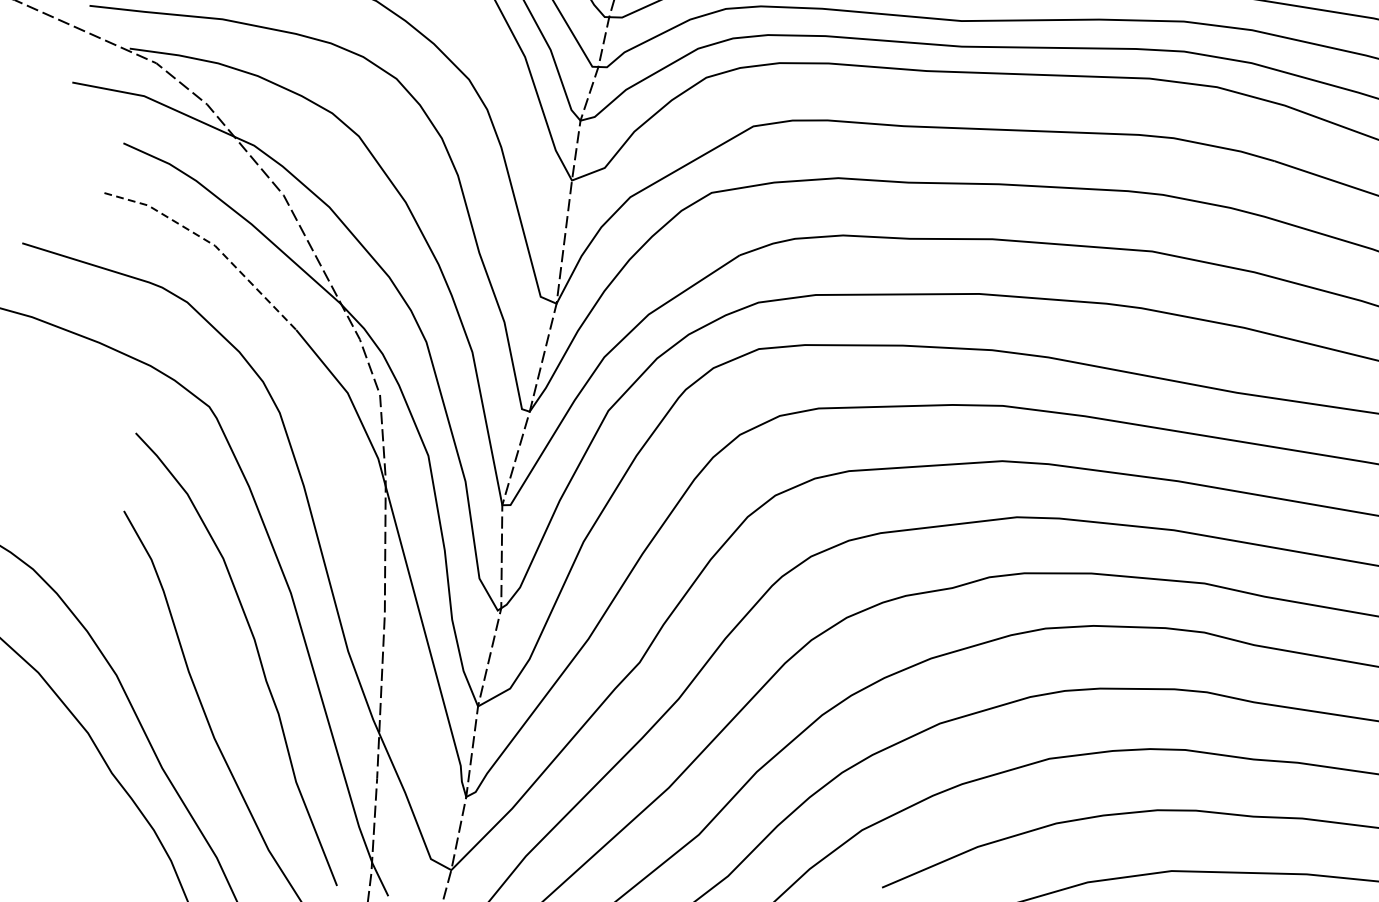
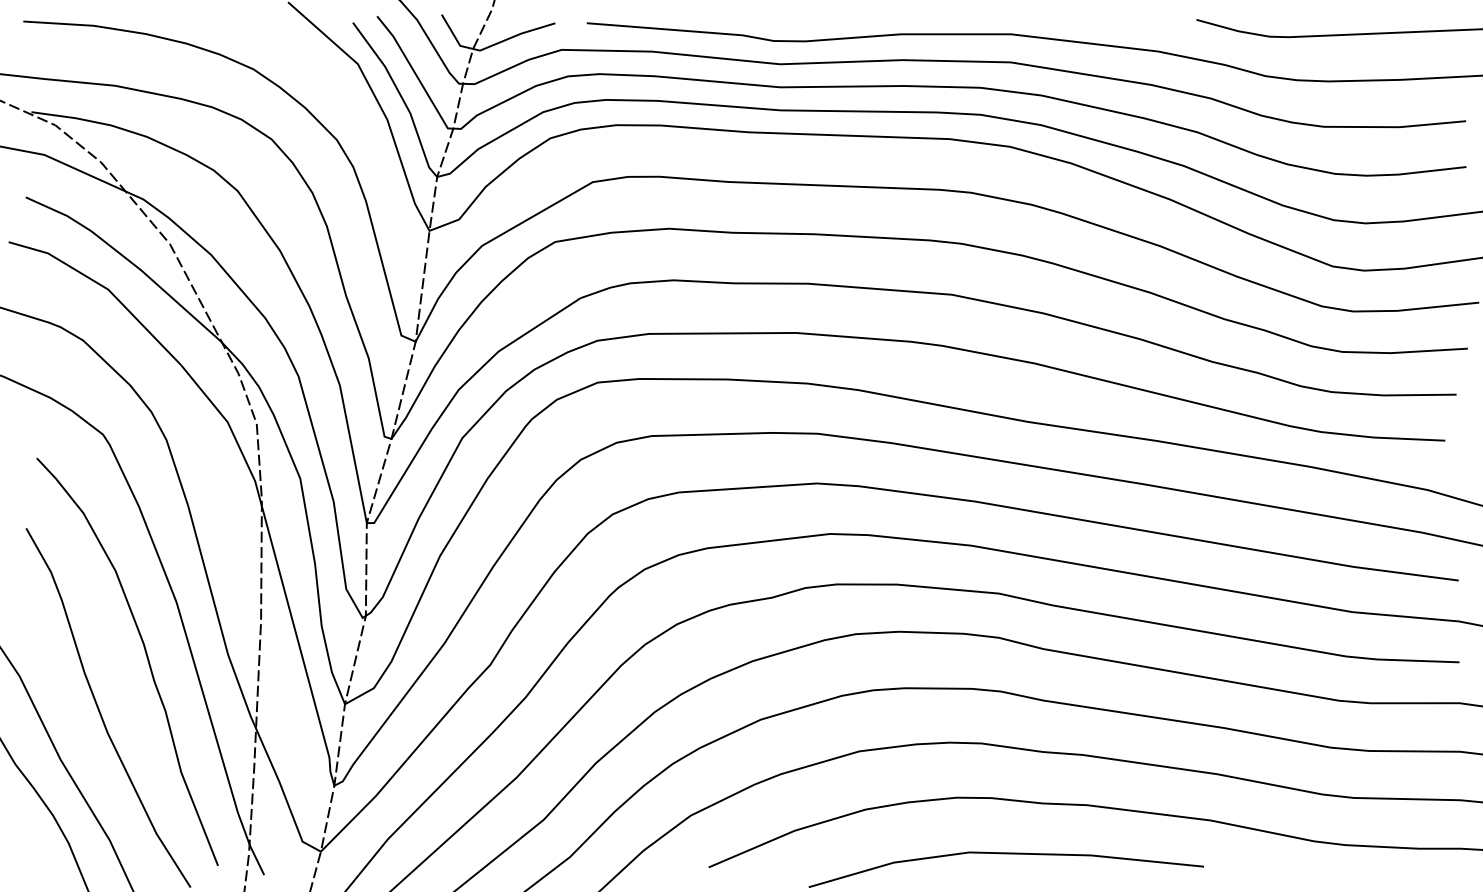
line: (212, 244) -> (105, 288), dashed -> solid

